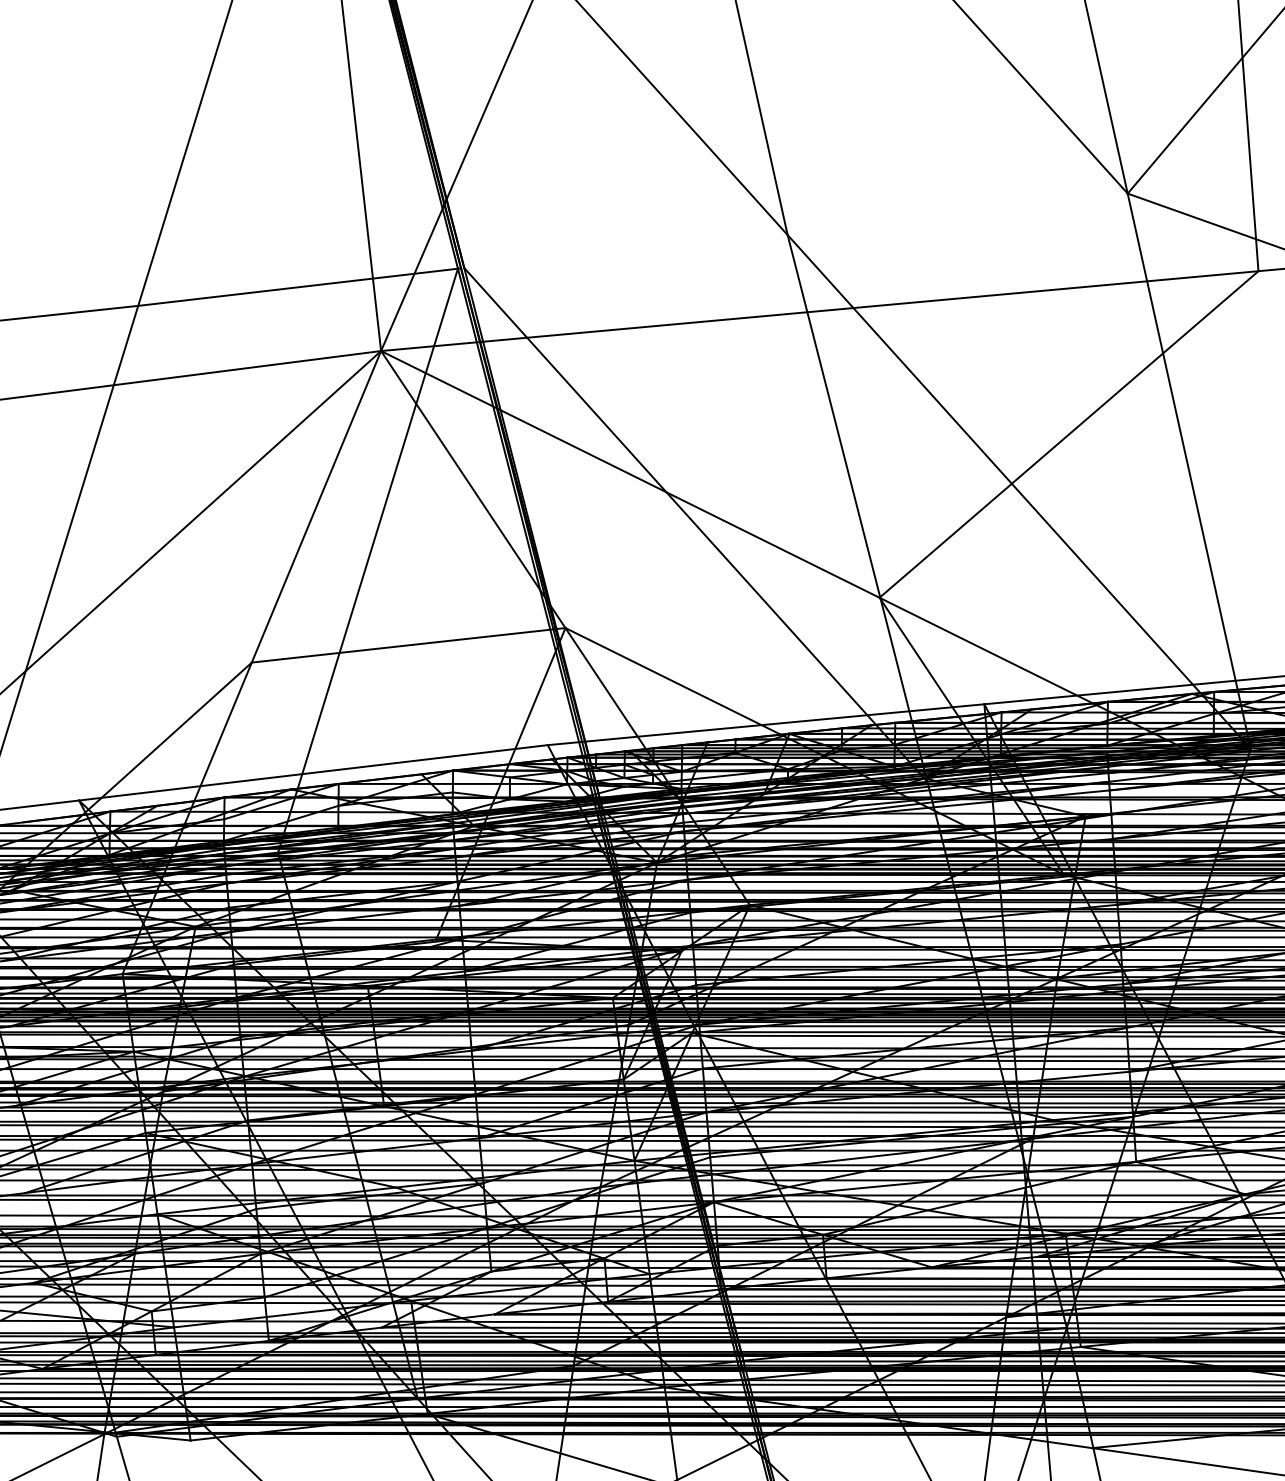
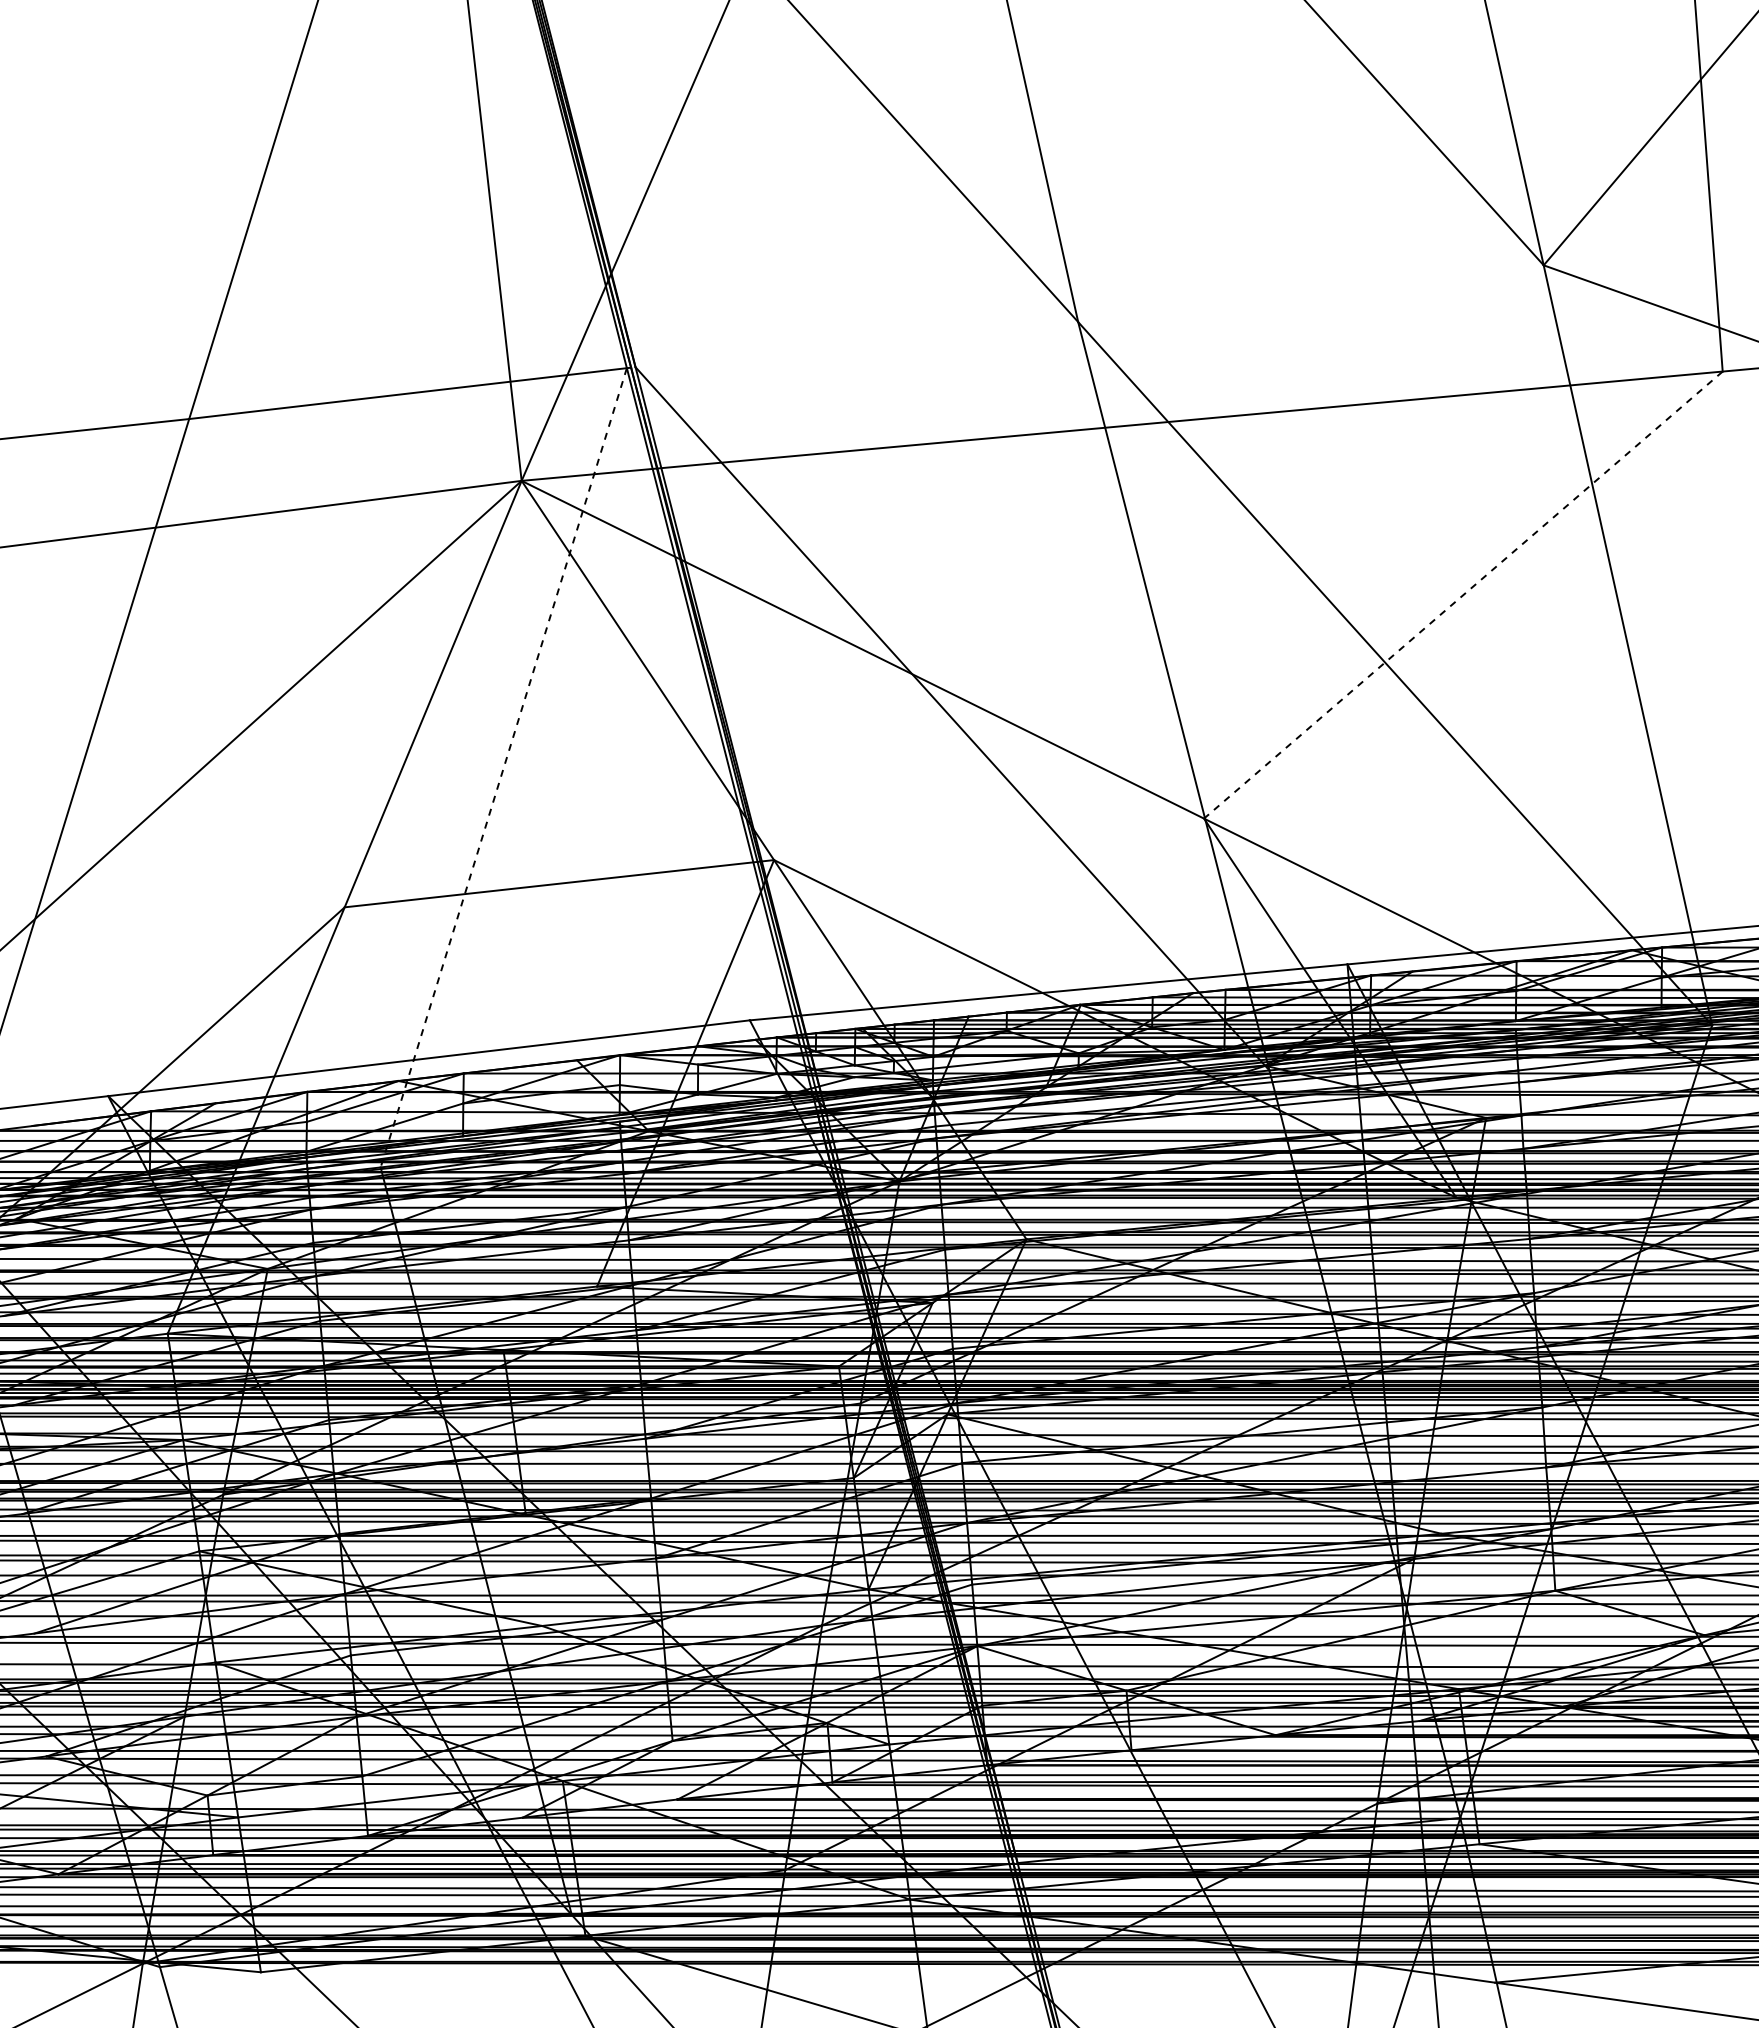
line: (1068, 434) -> (1462, 595), solid -> dashed
line: (367, 561) -> (503, 768), solid -> dashed

